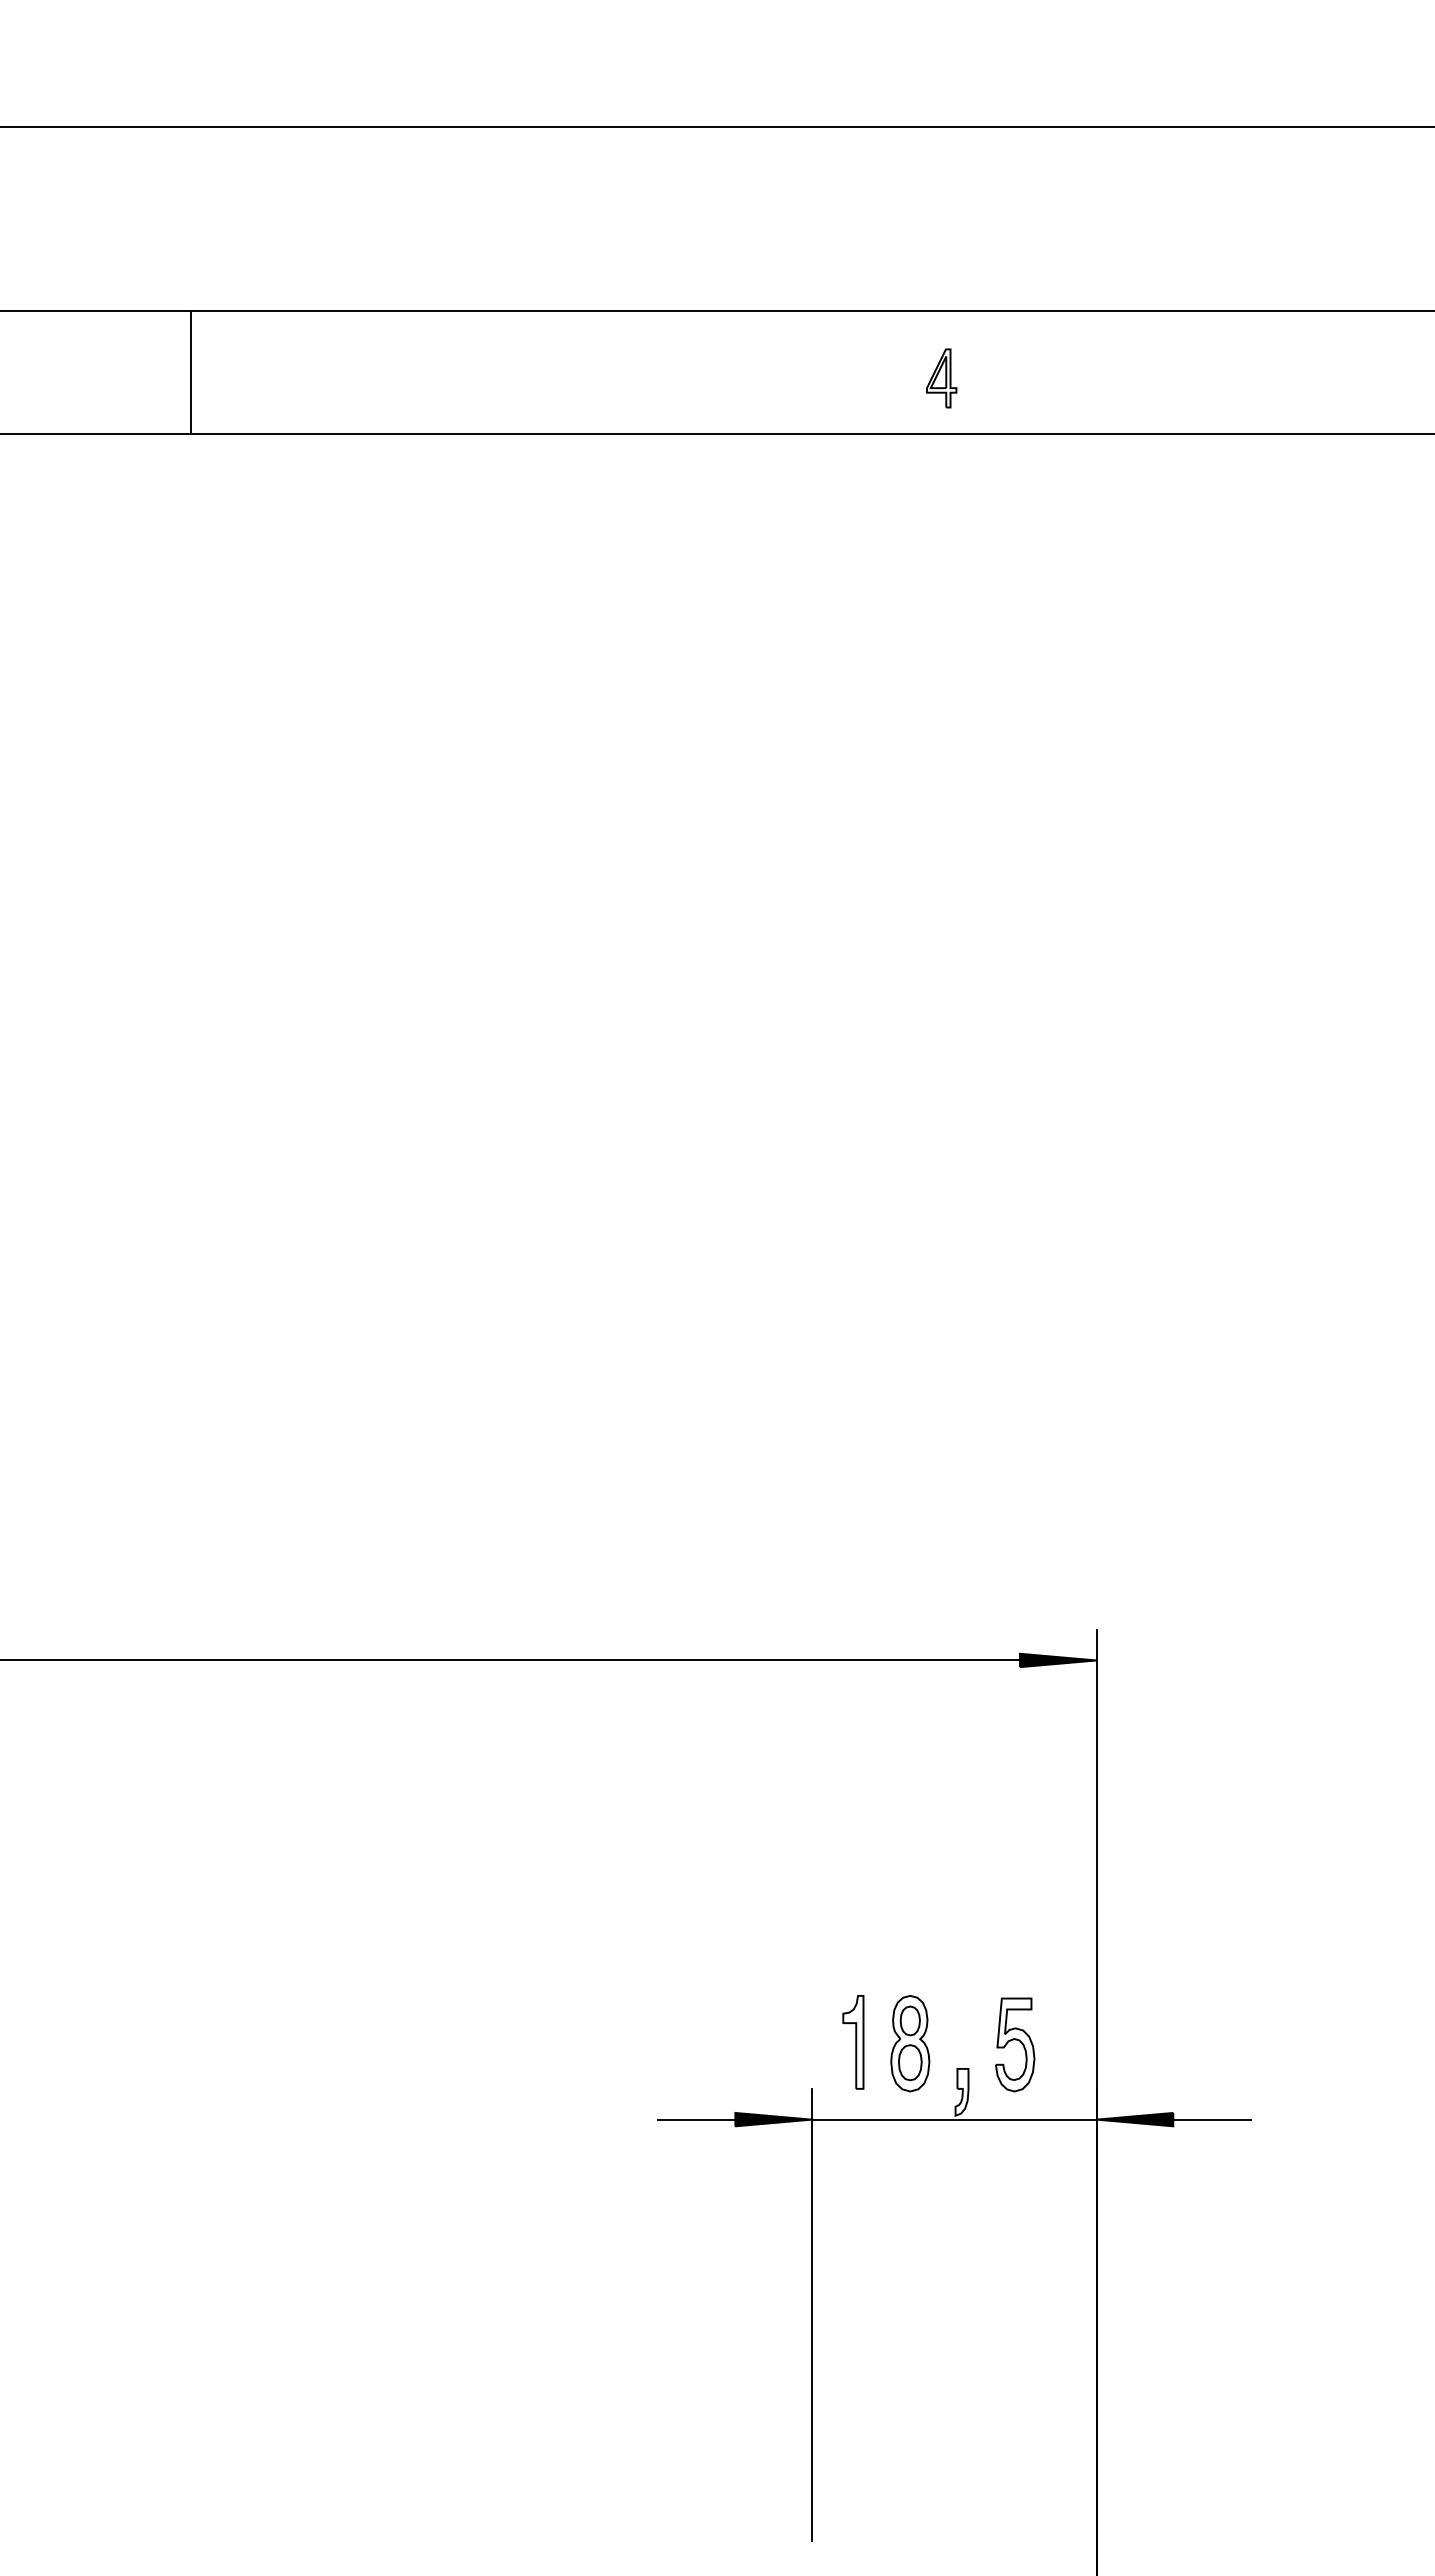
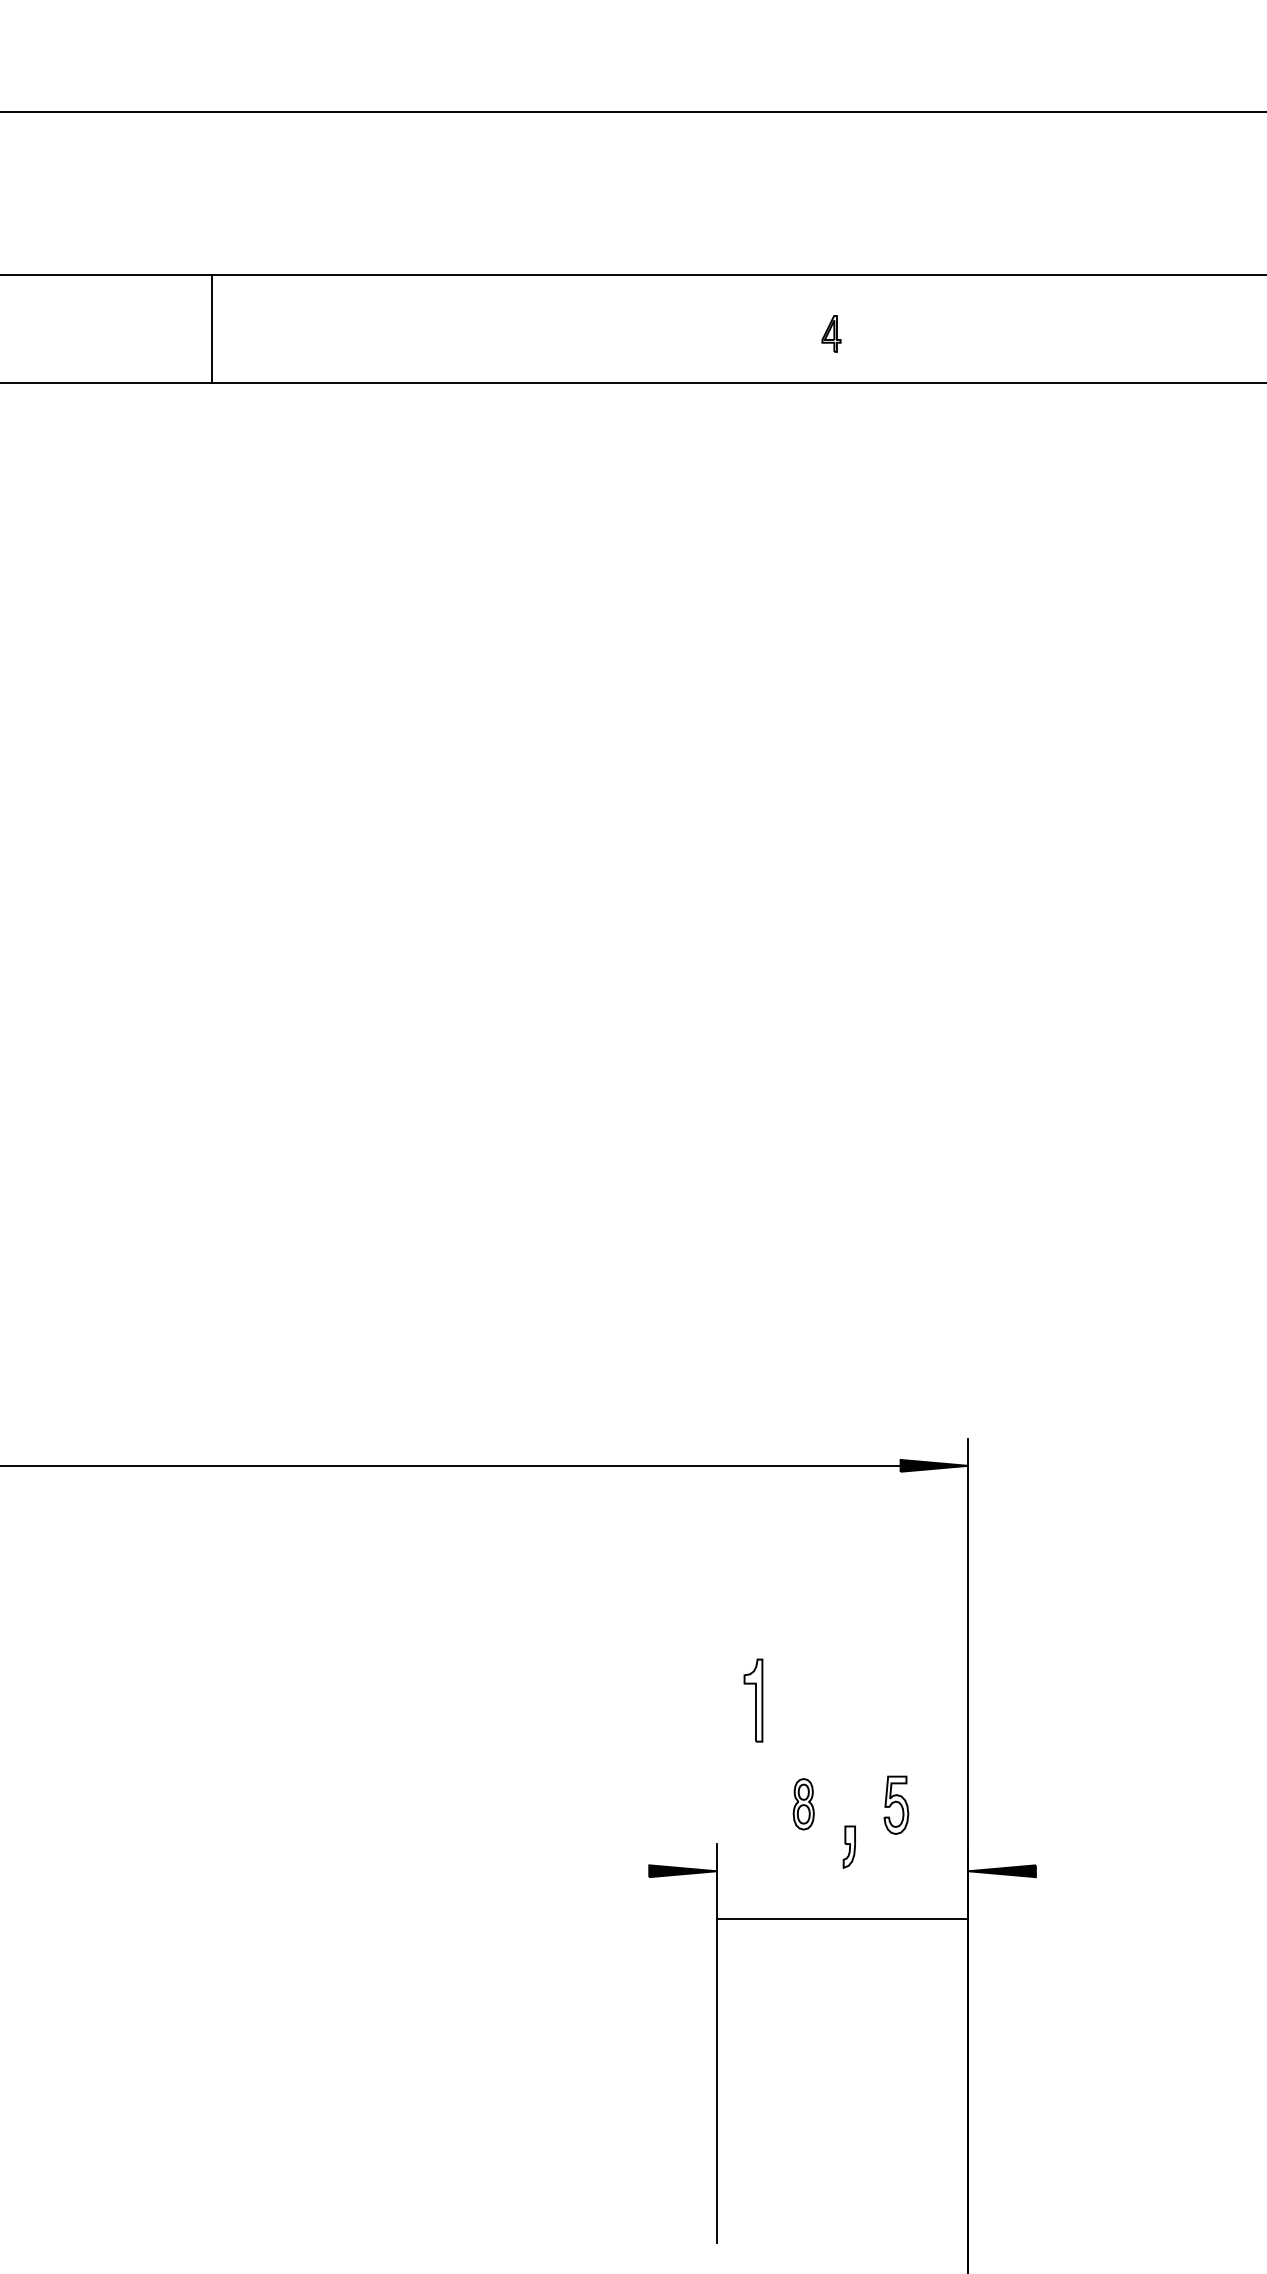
line: (190, 372) -> (211, 328), moved
part: (941, 378) -> (831, 334), size x0.7
part: (853, 2042) -> (753, 1700), moved
part: (910, 2043) -> (803, 1804), size x0.6
part: (1015, 2044) -> (896, 1804), size x0.7
line: (696, 2119) -> (614, 1871), removed
line: (954, 2119) -> (842, 1918), moved
line: (1211, 2119) -> (1069, 1871), removed

